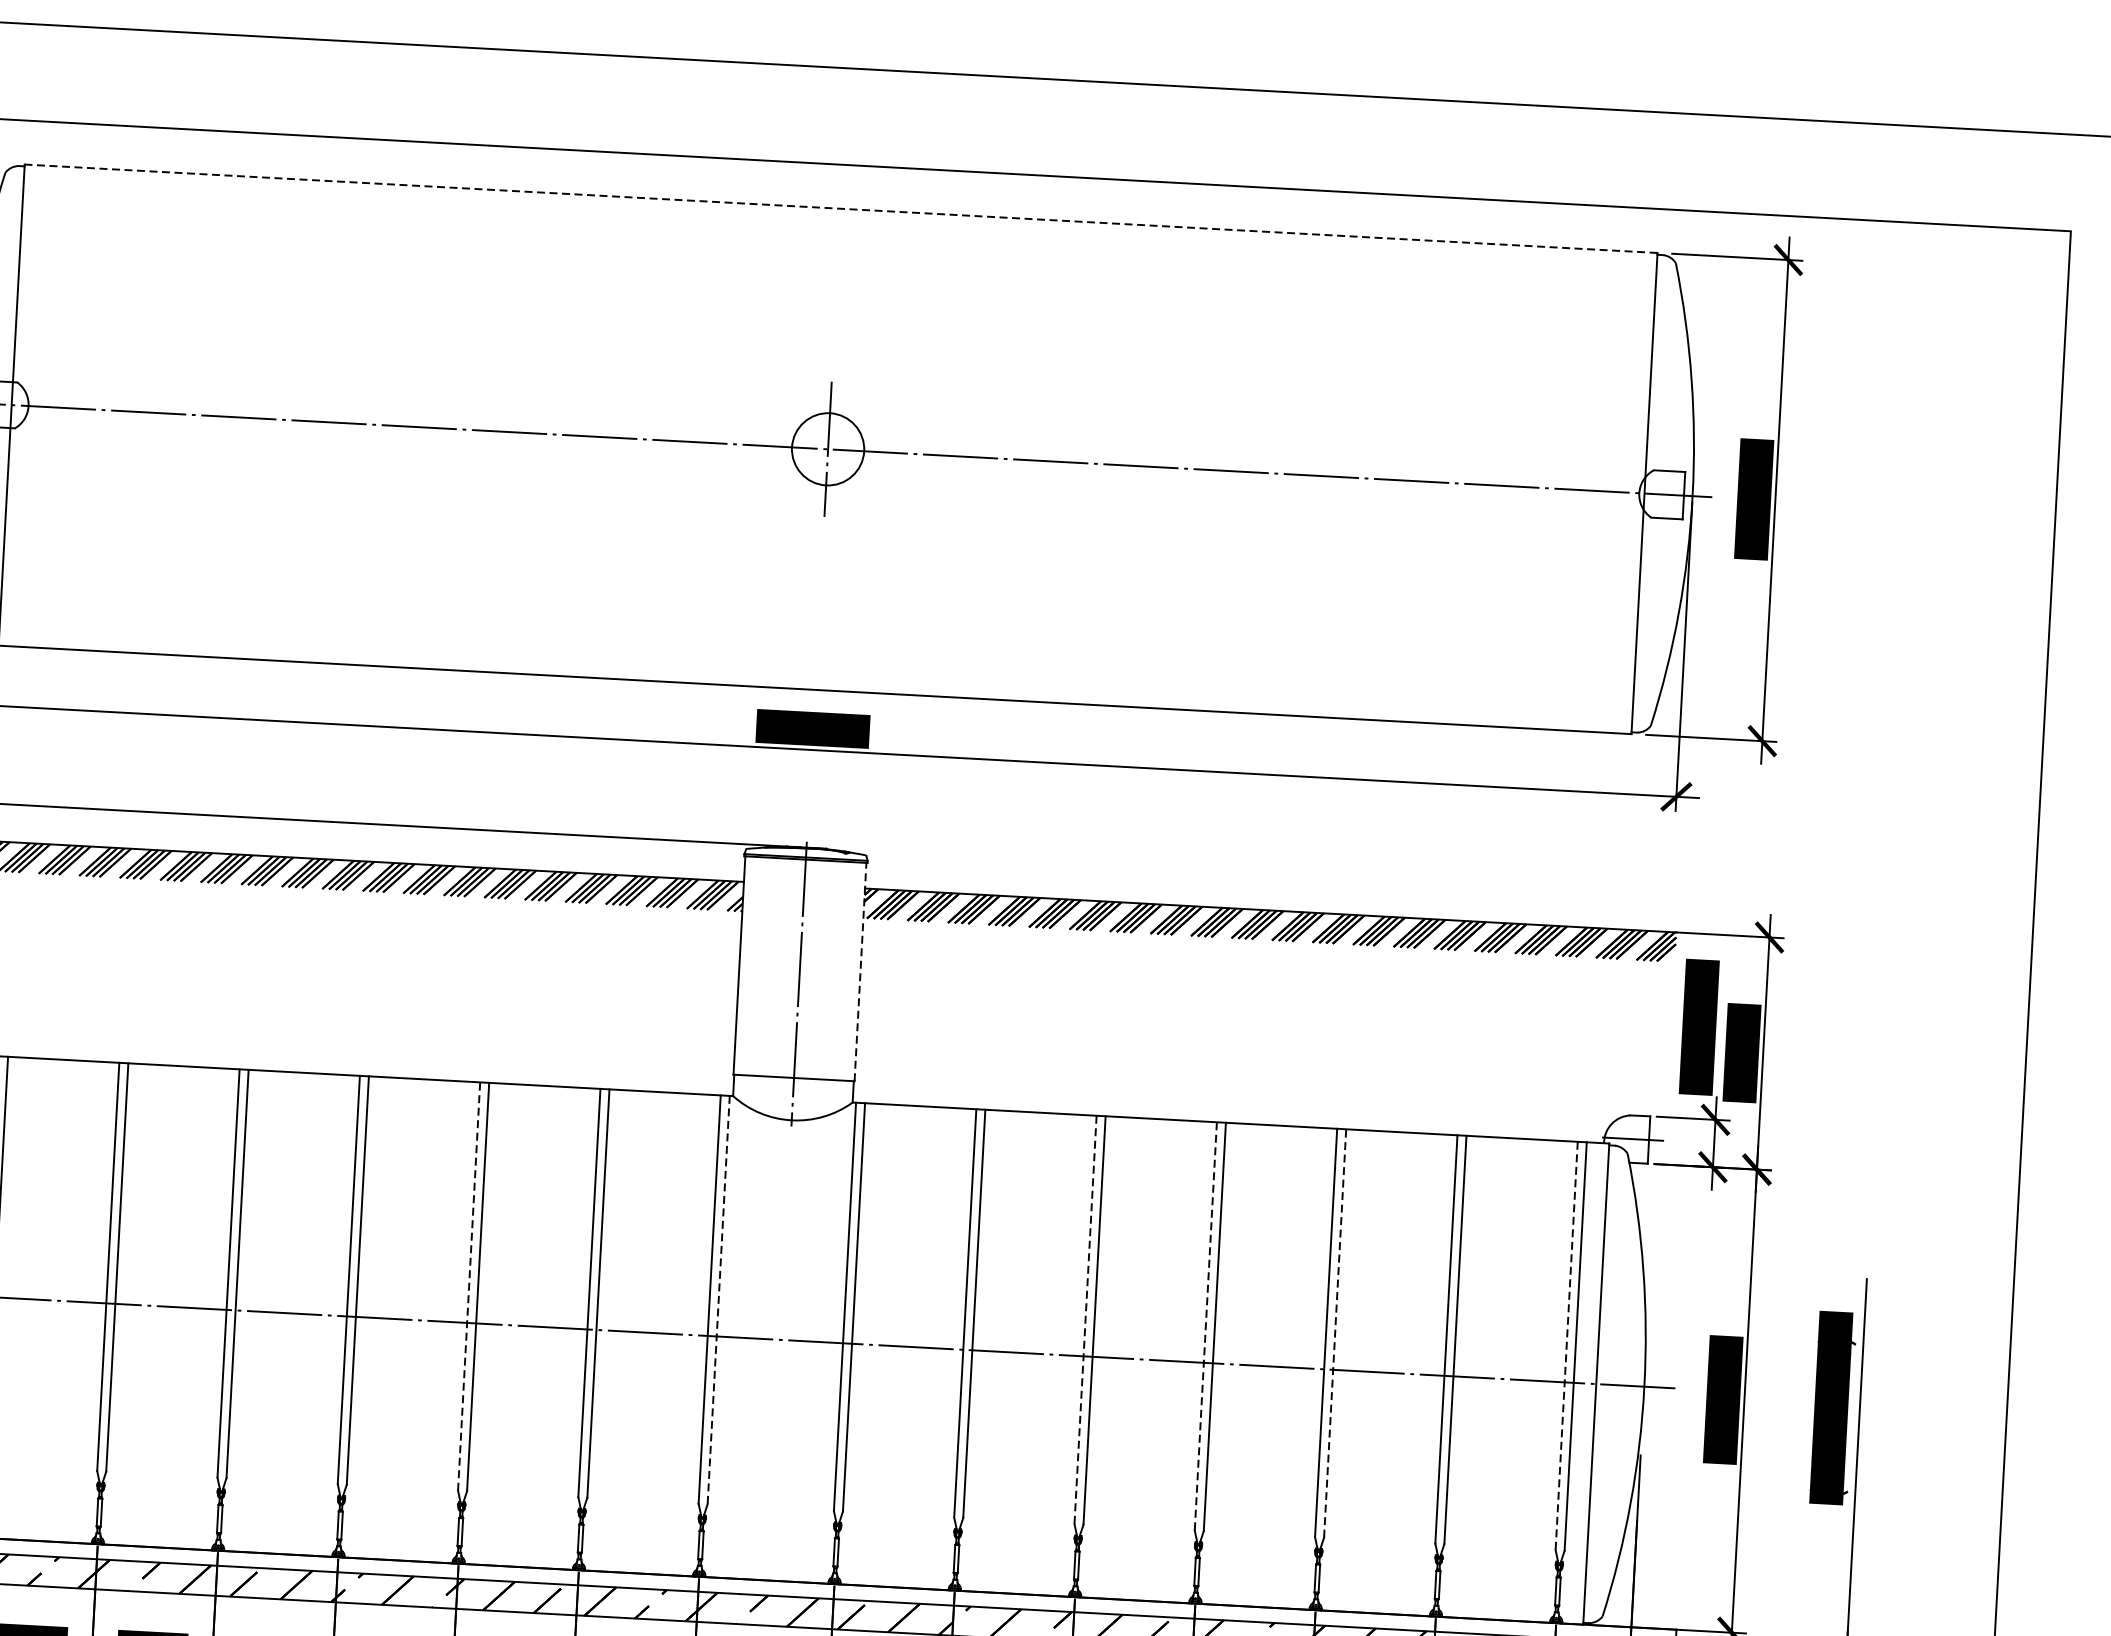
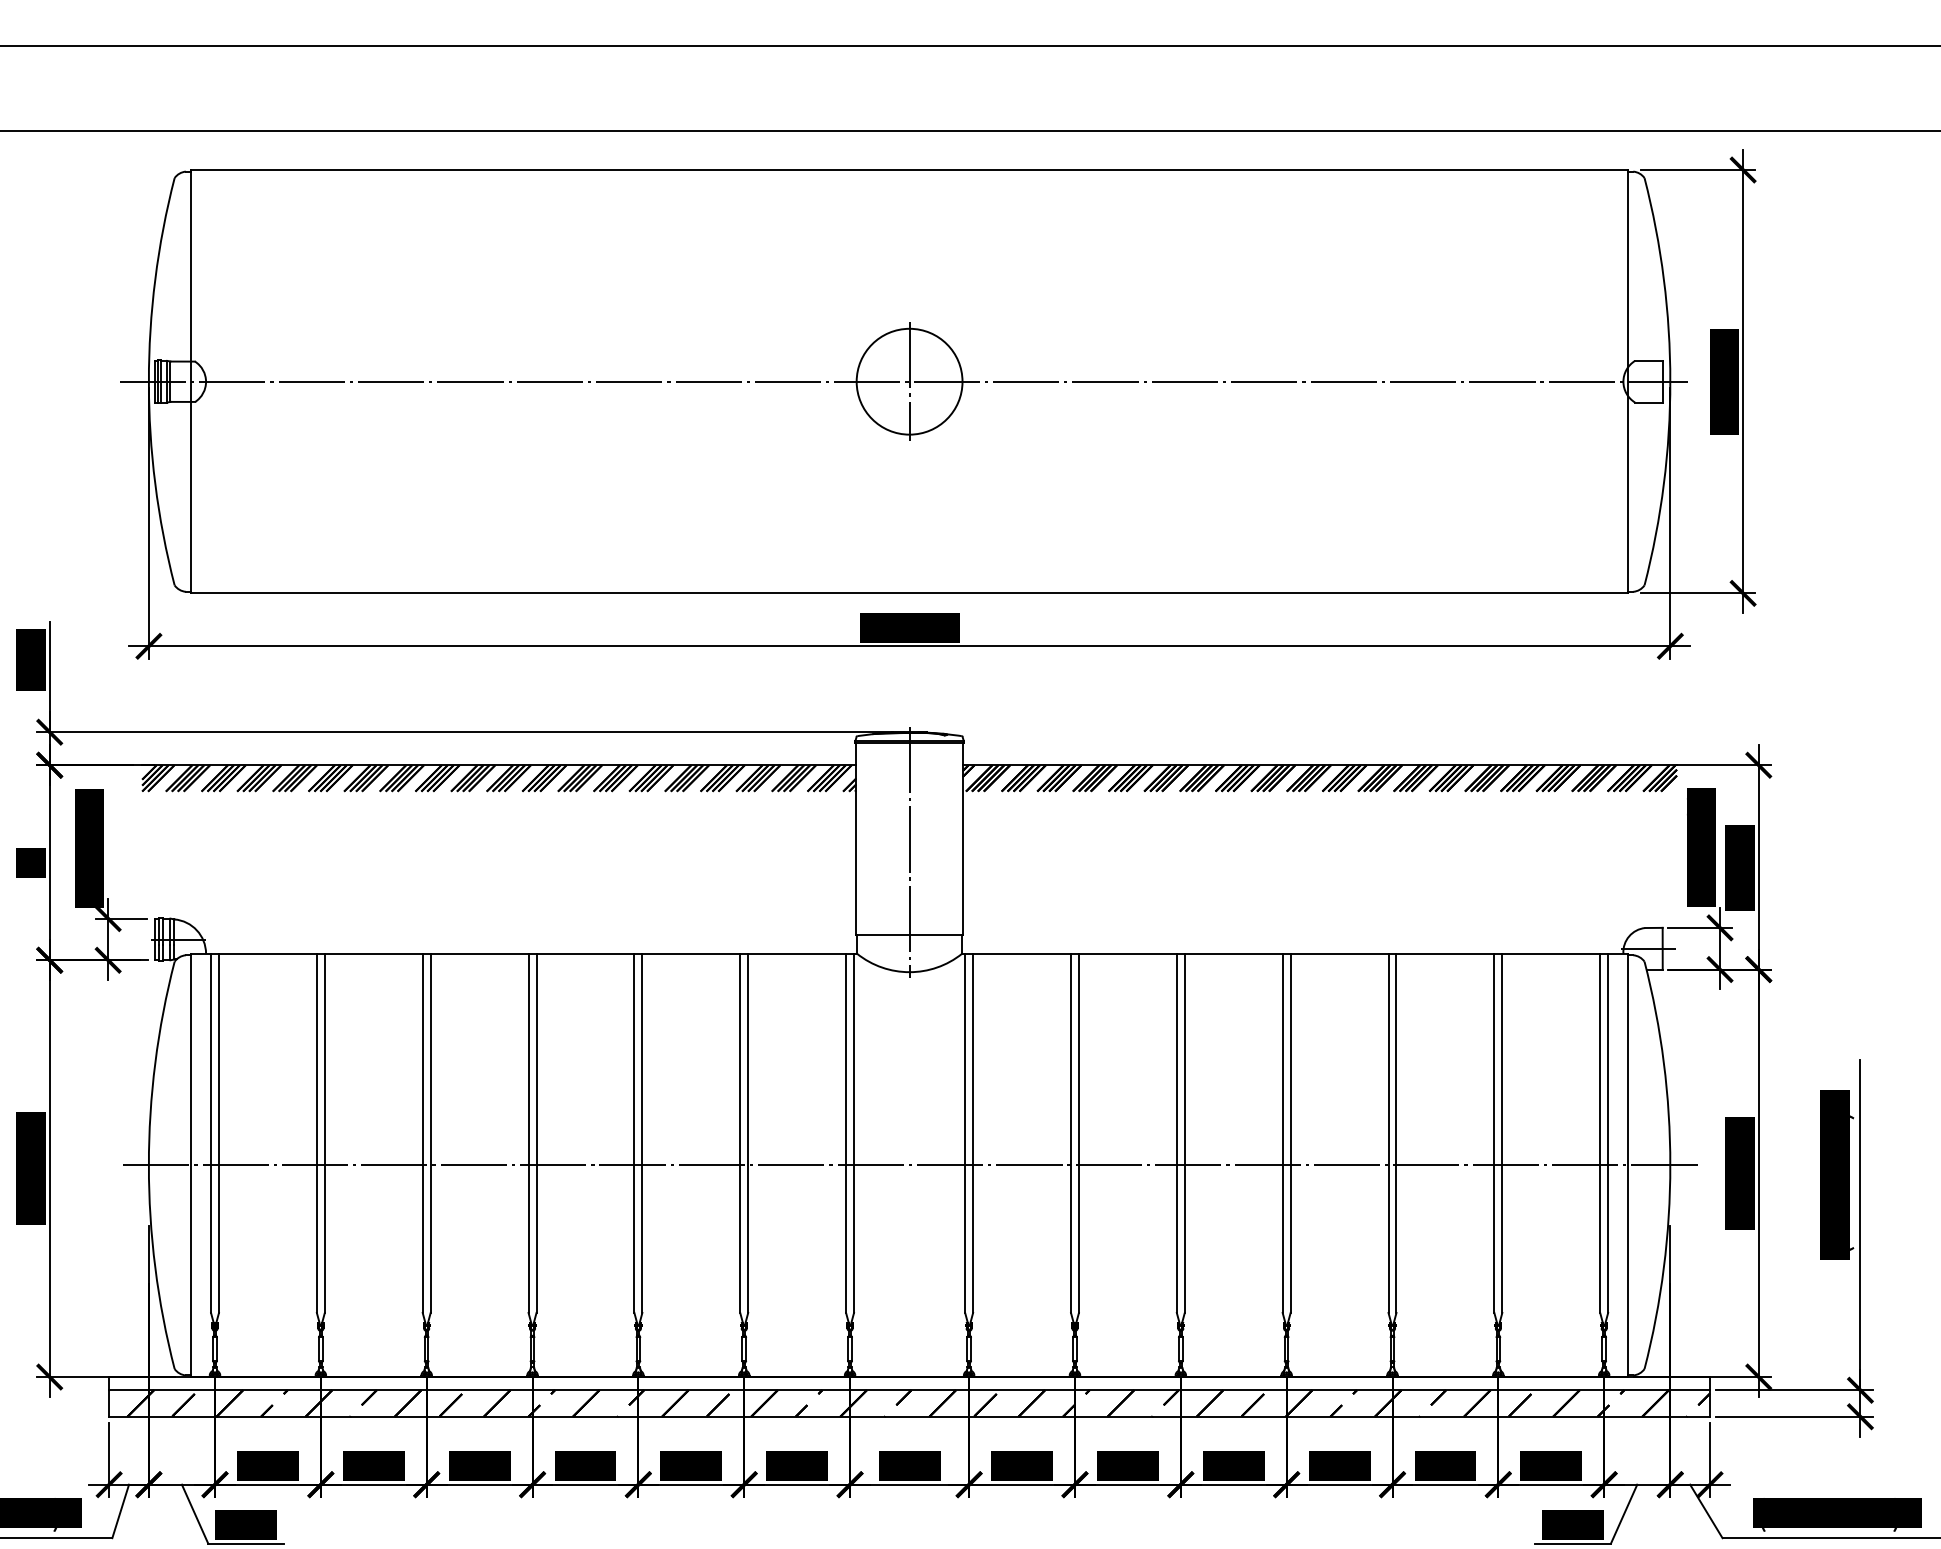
line: (840, 209) -> (909, 170), dashed -> solid
circle: (828, 449) -> (909, 381), size x1.67
line: (860, 971) -> (962, 838), dashed -> solid
line: (469, 1286) -> (634, 1133), dashed -> solid
line: (719, 1300) -> (854, 1133), dashed -> solid
line: (1085, 1320) -> (1176, 1133), dashed -> solid
line: (1205, 1326) -> (1282, 1133), dashed -> solid
line: (1335, 1333) -> (1396, 1133), dashed -> solid
line: (1566, 1346) -> (1600, 1133), dashed -> solid

